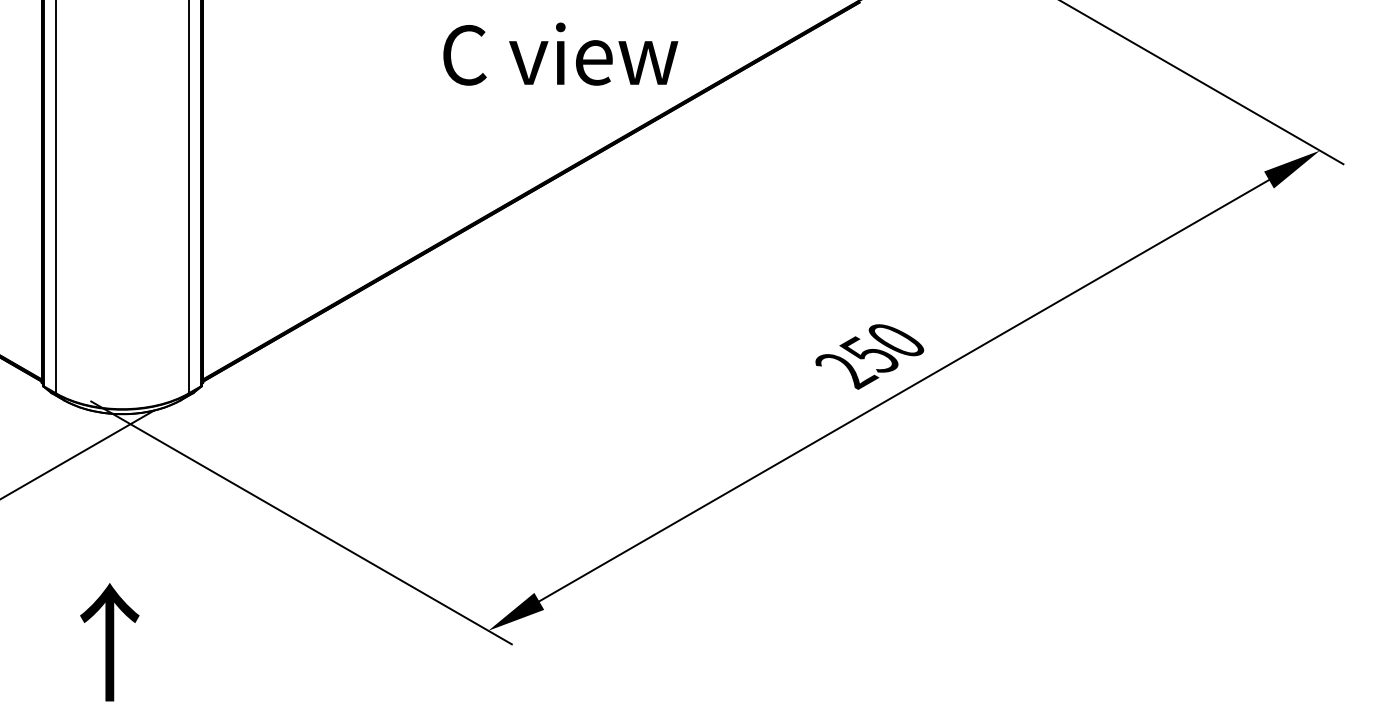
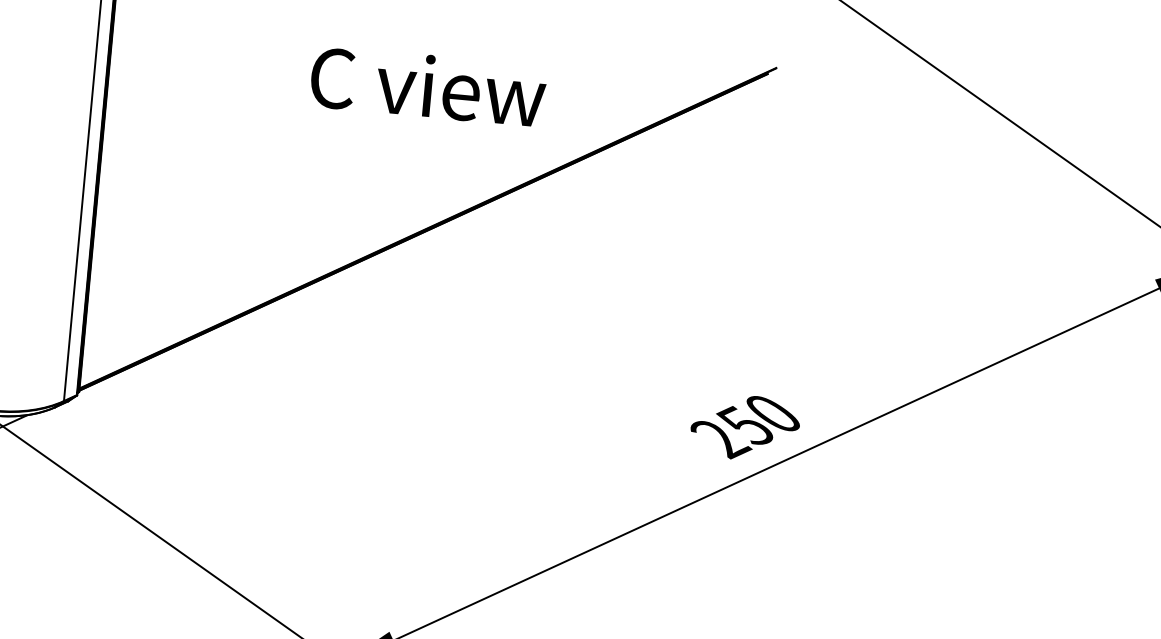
text: (560, 53) -> (428, 85), moved

